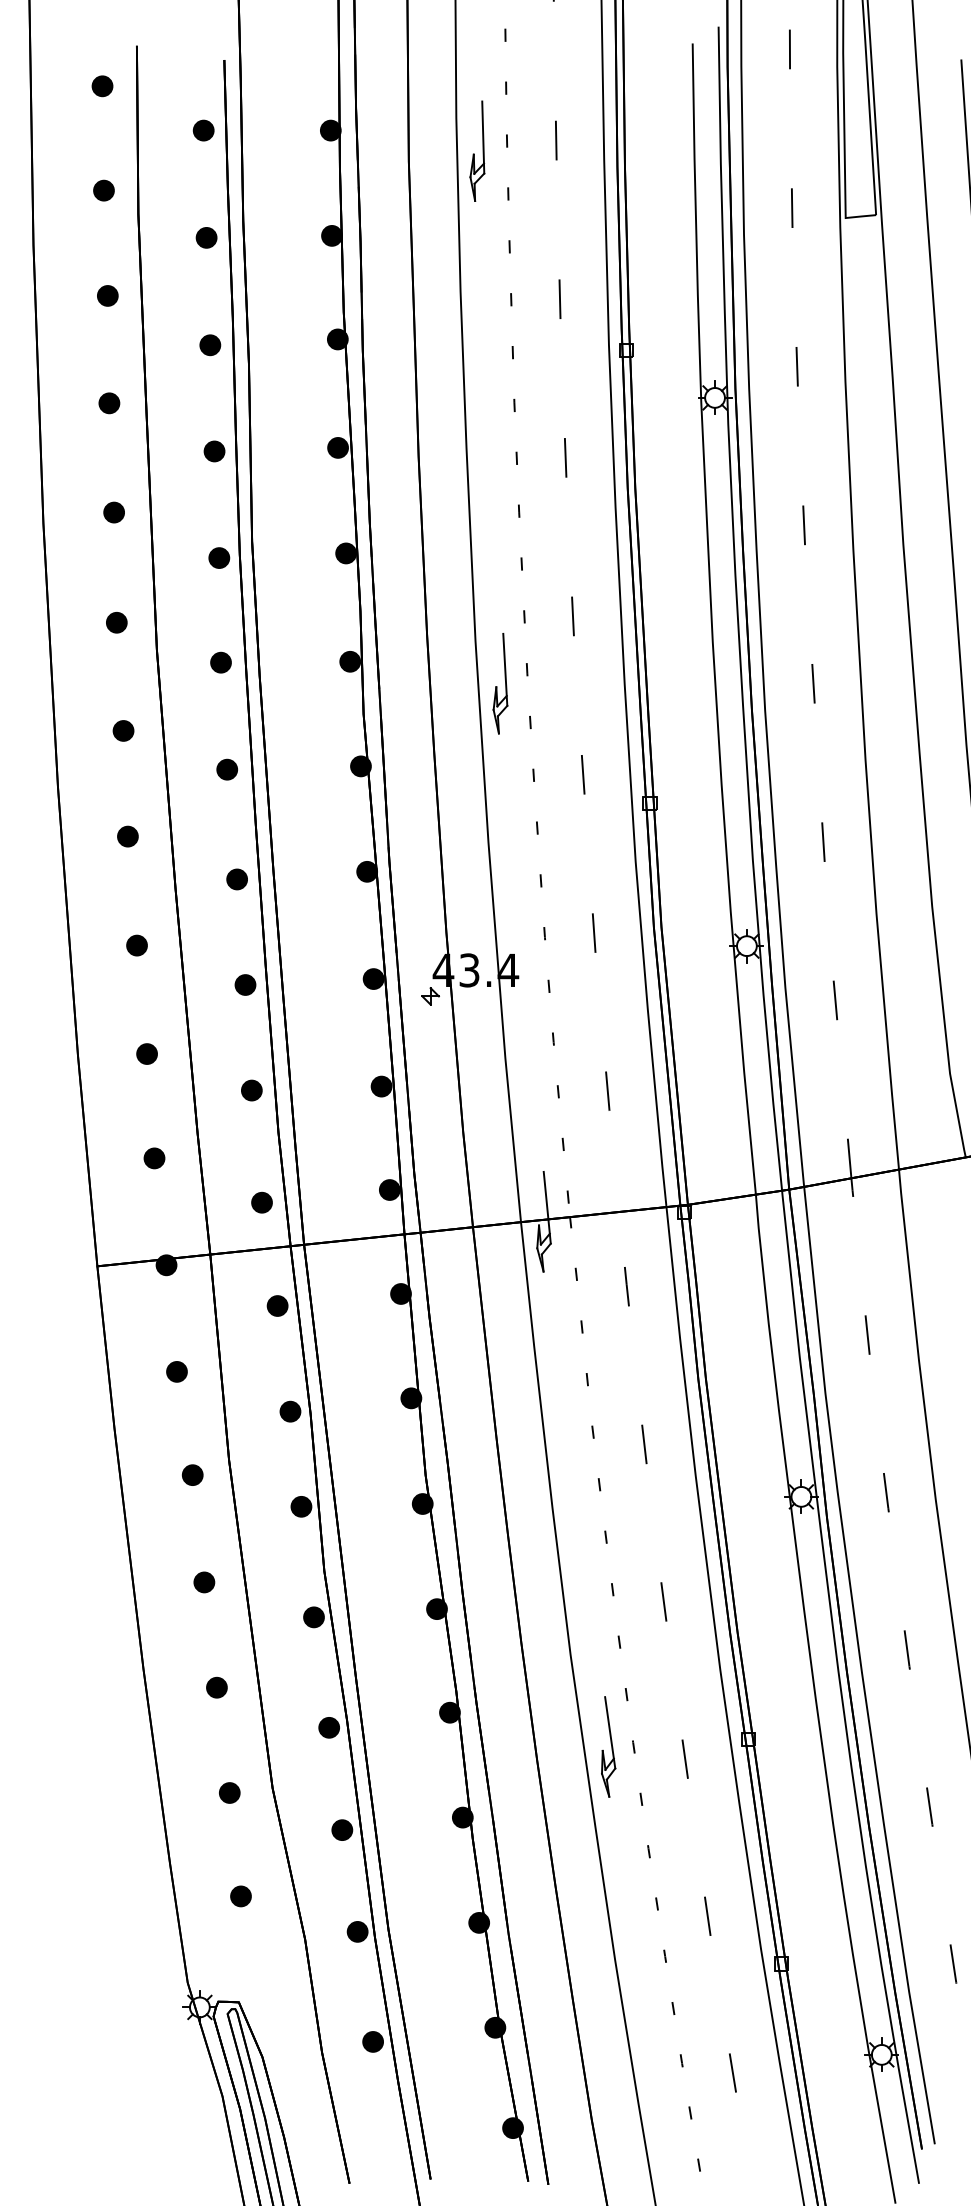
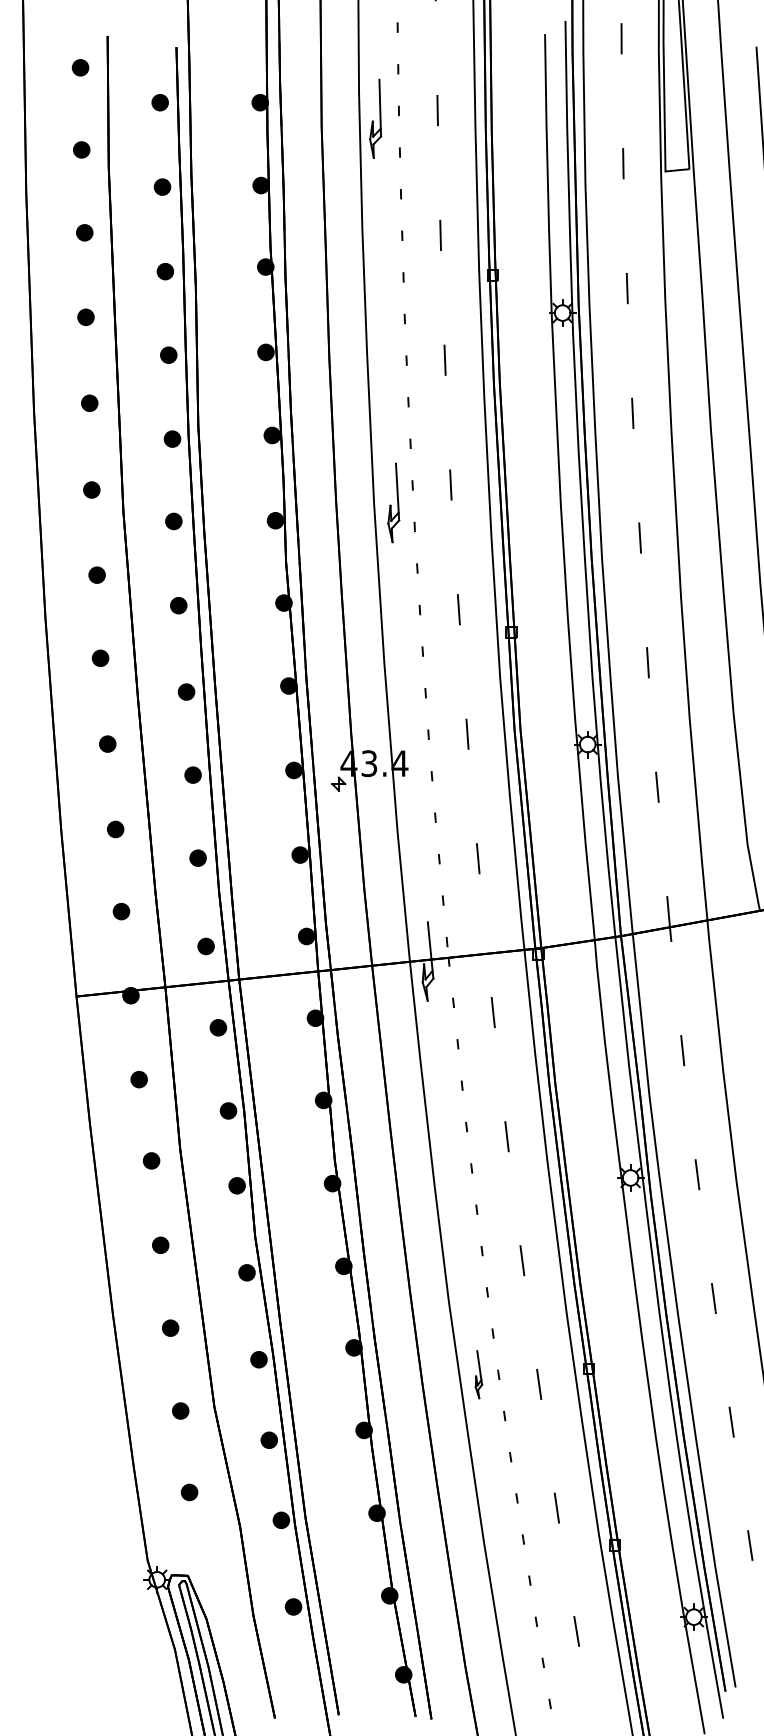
part: (500, 683) -> (393, 502), moved
part: (608, 1746) -> (478, 1374), size x0.6

